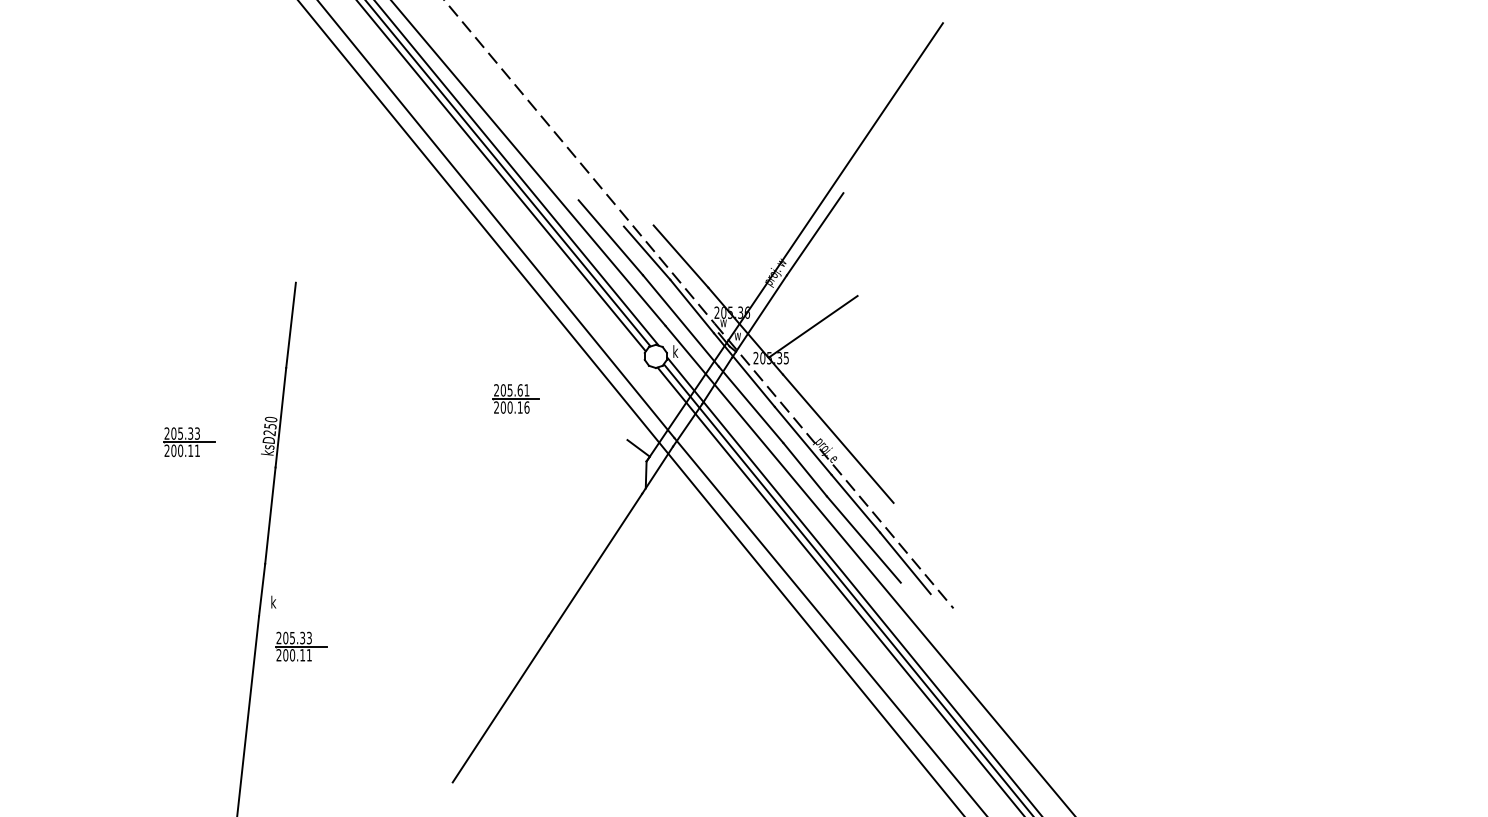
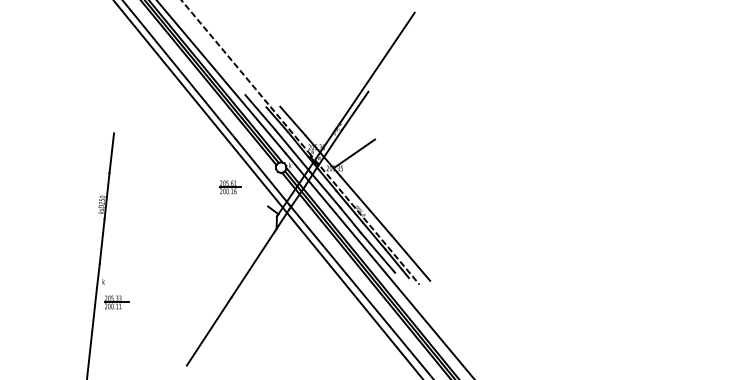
part: (516, 399) -> (230, 187), moved
part: (189, 442) -> (64, 207), removed
line: (933, 549) -> (410, 257), added

